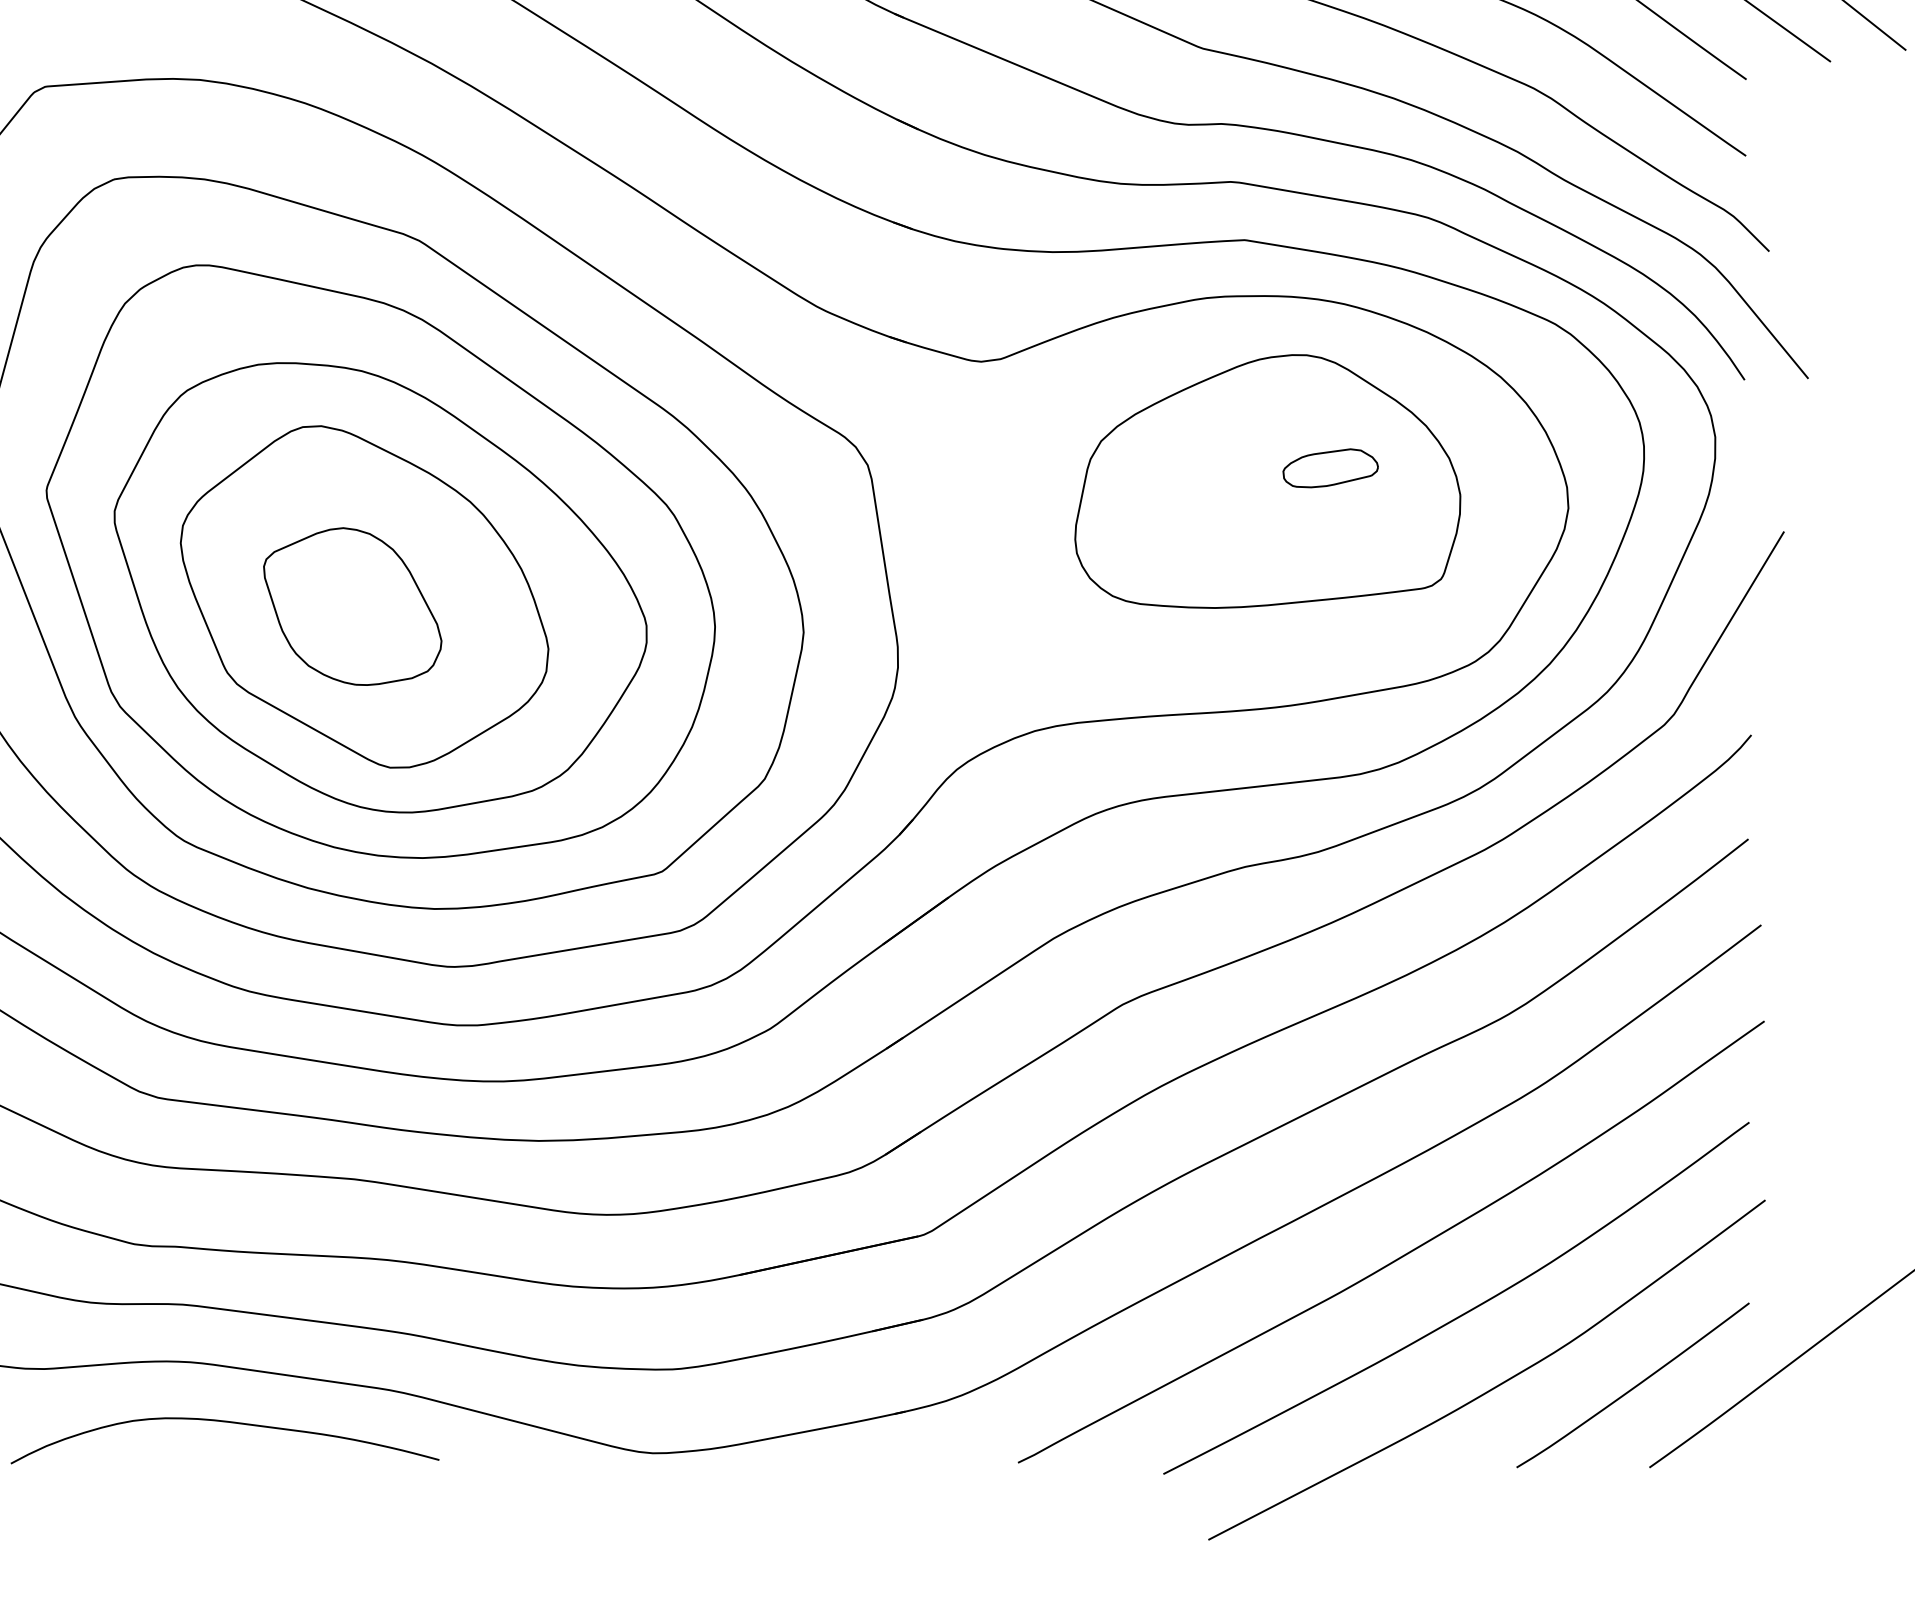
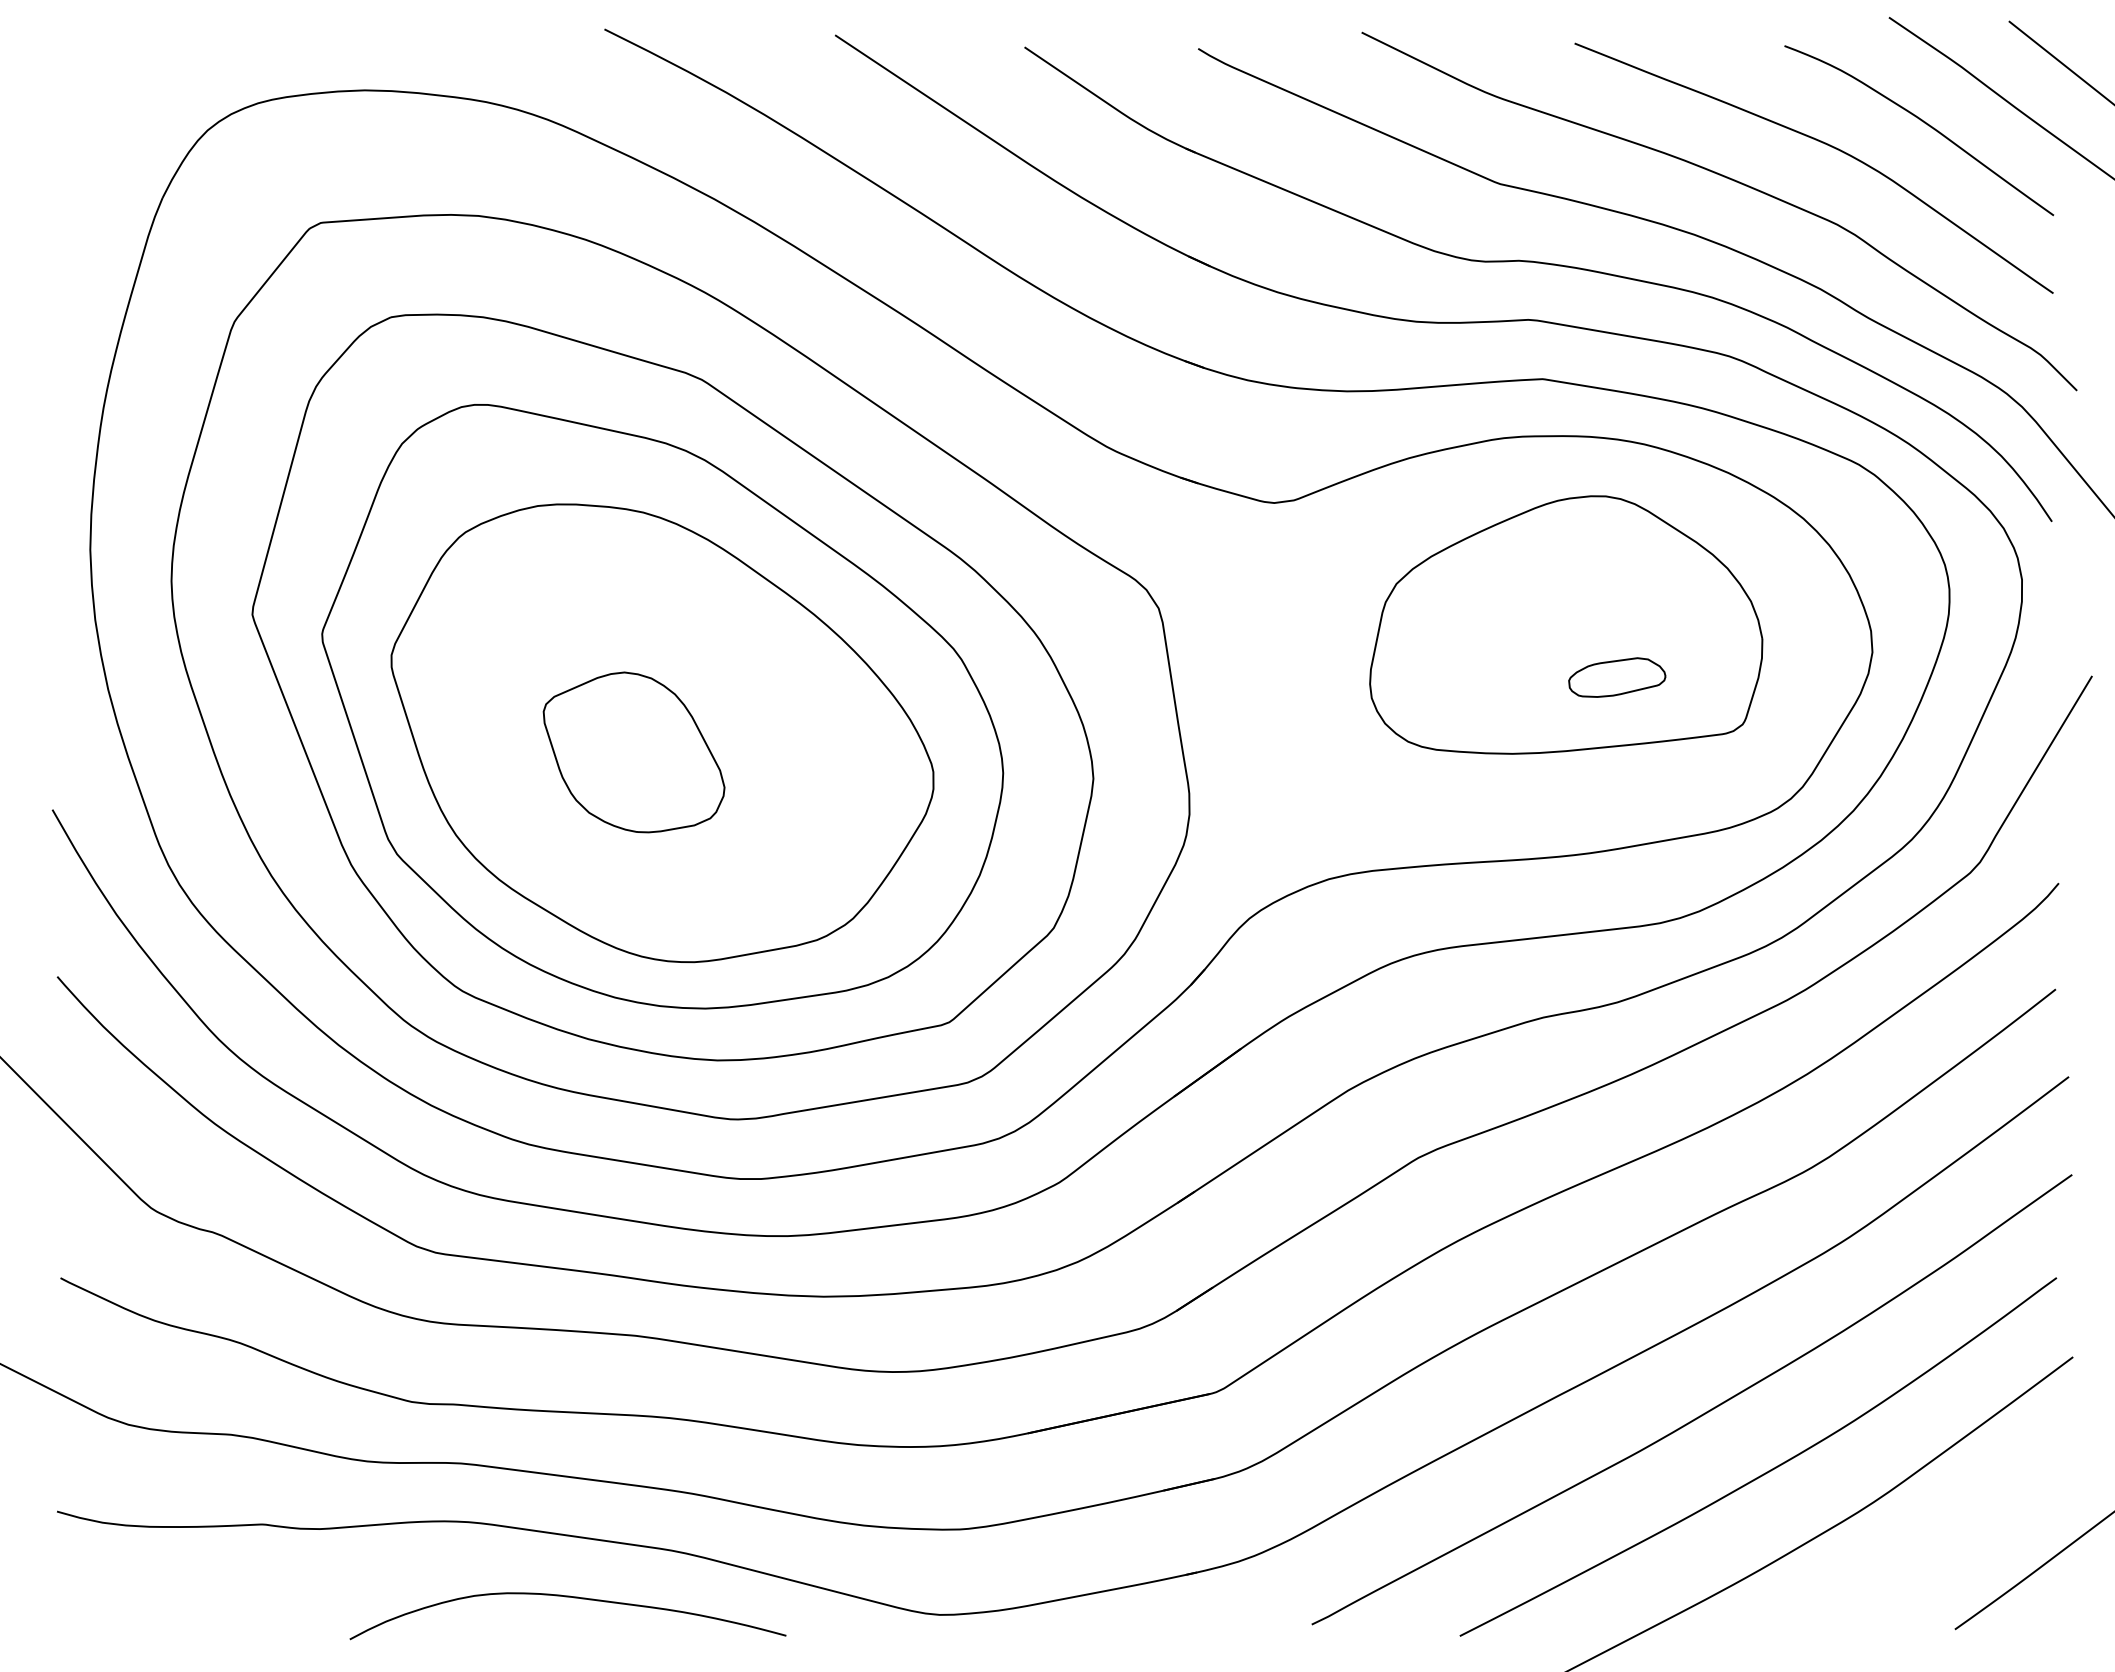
part: (1330, 468) -> (1617, 677), moved
part: (364, 596) -> (646, 742), removed
curve: (1634, 1386) -> (1939, 1546), removed
curve: (230, 1423) -> (573, 1598), moved

